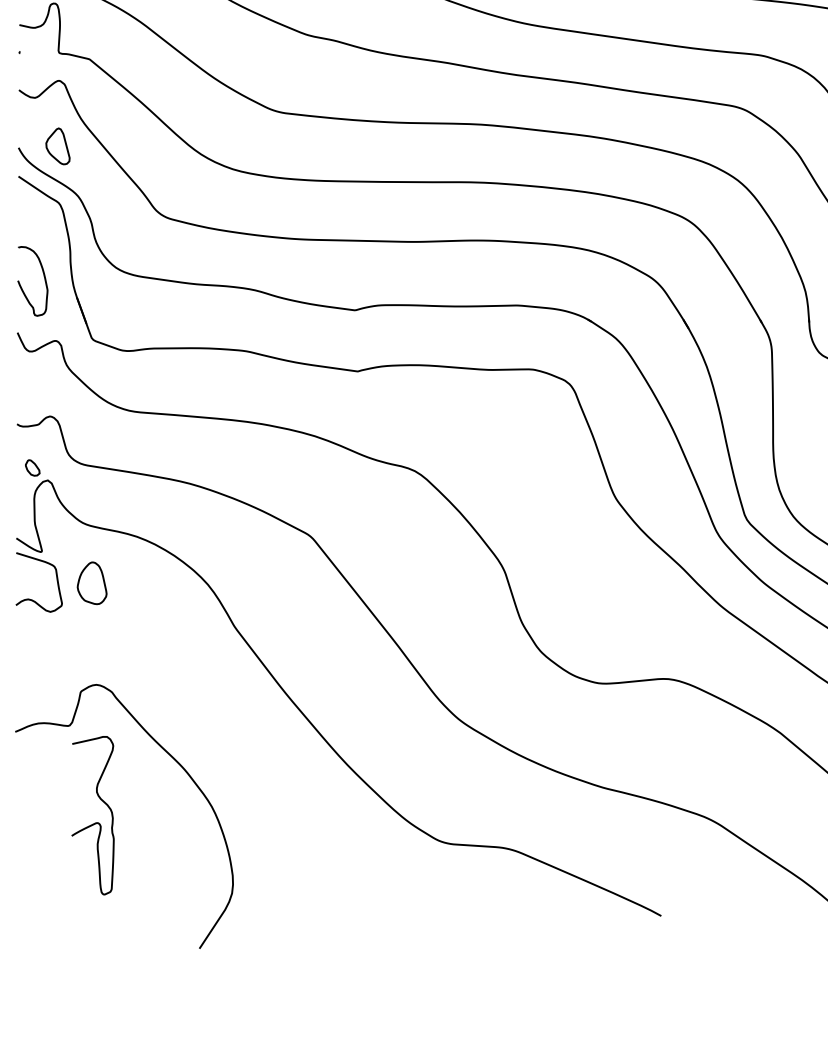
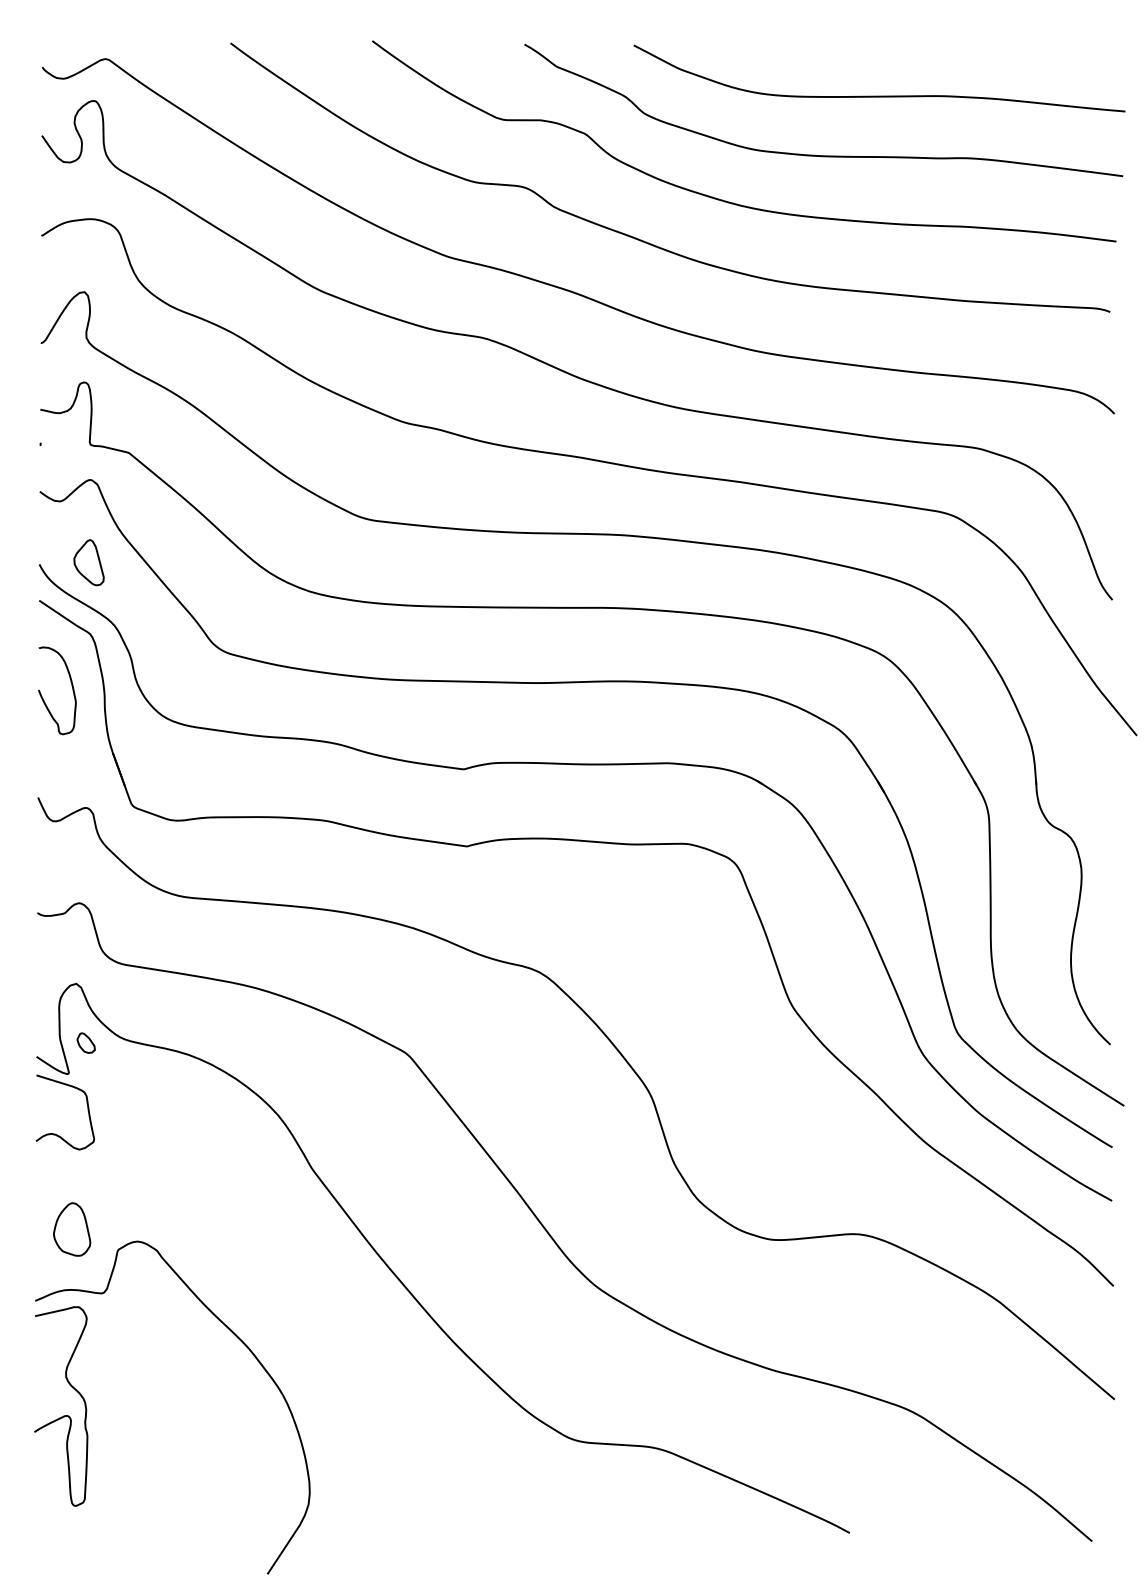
curve: (44, 277) -> (71, 686), moved
part: (32, 467) -> (85, 1042), moved
part: (92, 583) -> (72, 1229), moved
curve: (94, 822) -> (63, 1415), moved

